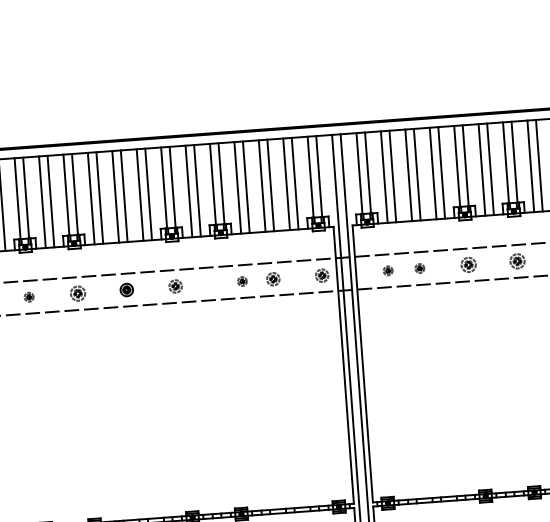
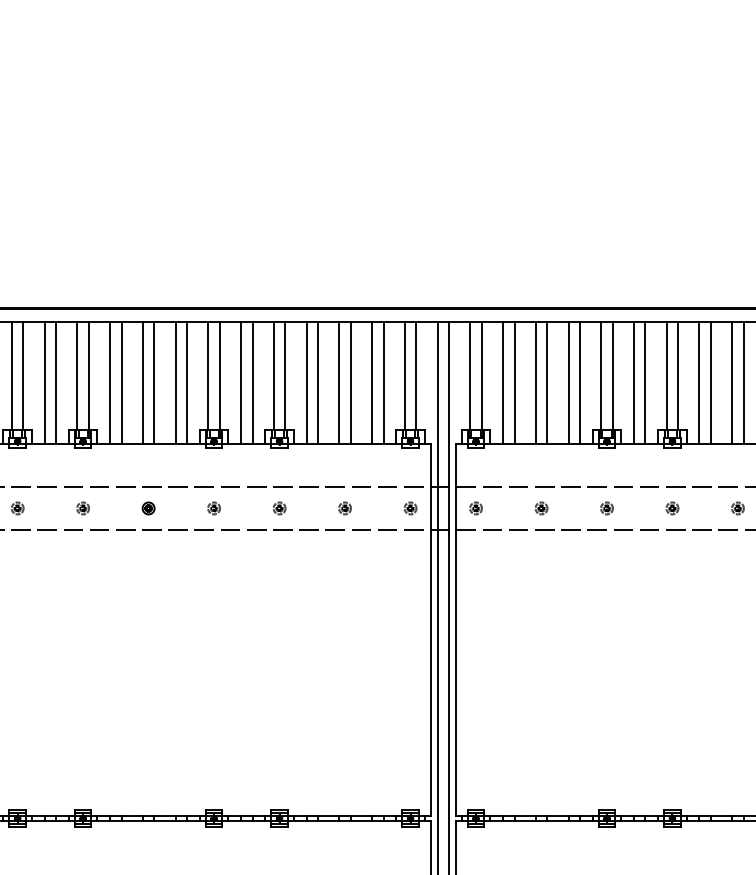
part: (517, 261) -> (672, 508), size x0.62
part: (468, 265) -> (606, 508), size x0.62
part: (387, 270) -> (475, 508), moved
part: (322, 275) -> (410, 508), size x0.71
part: (272, 279) -> (344, 508), size x0.71
part: (242, 281) -> (279, 508), moved
part: (175, 286) -> (213, 508), size x0.71
part: (126, 290) -> (148, 508), size x0.71
part: (77, 293) -> (82, 508), size x0.62

